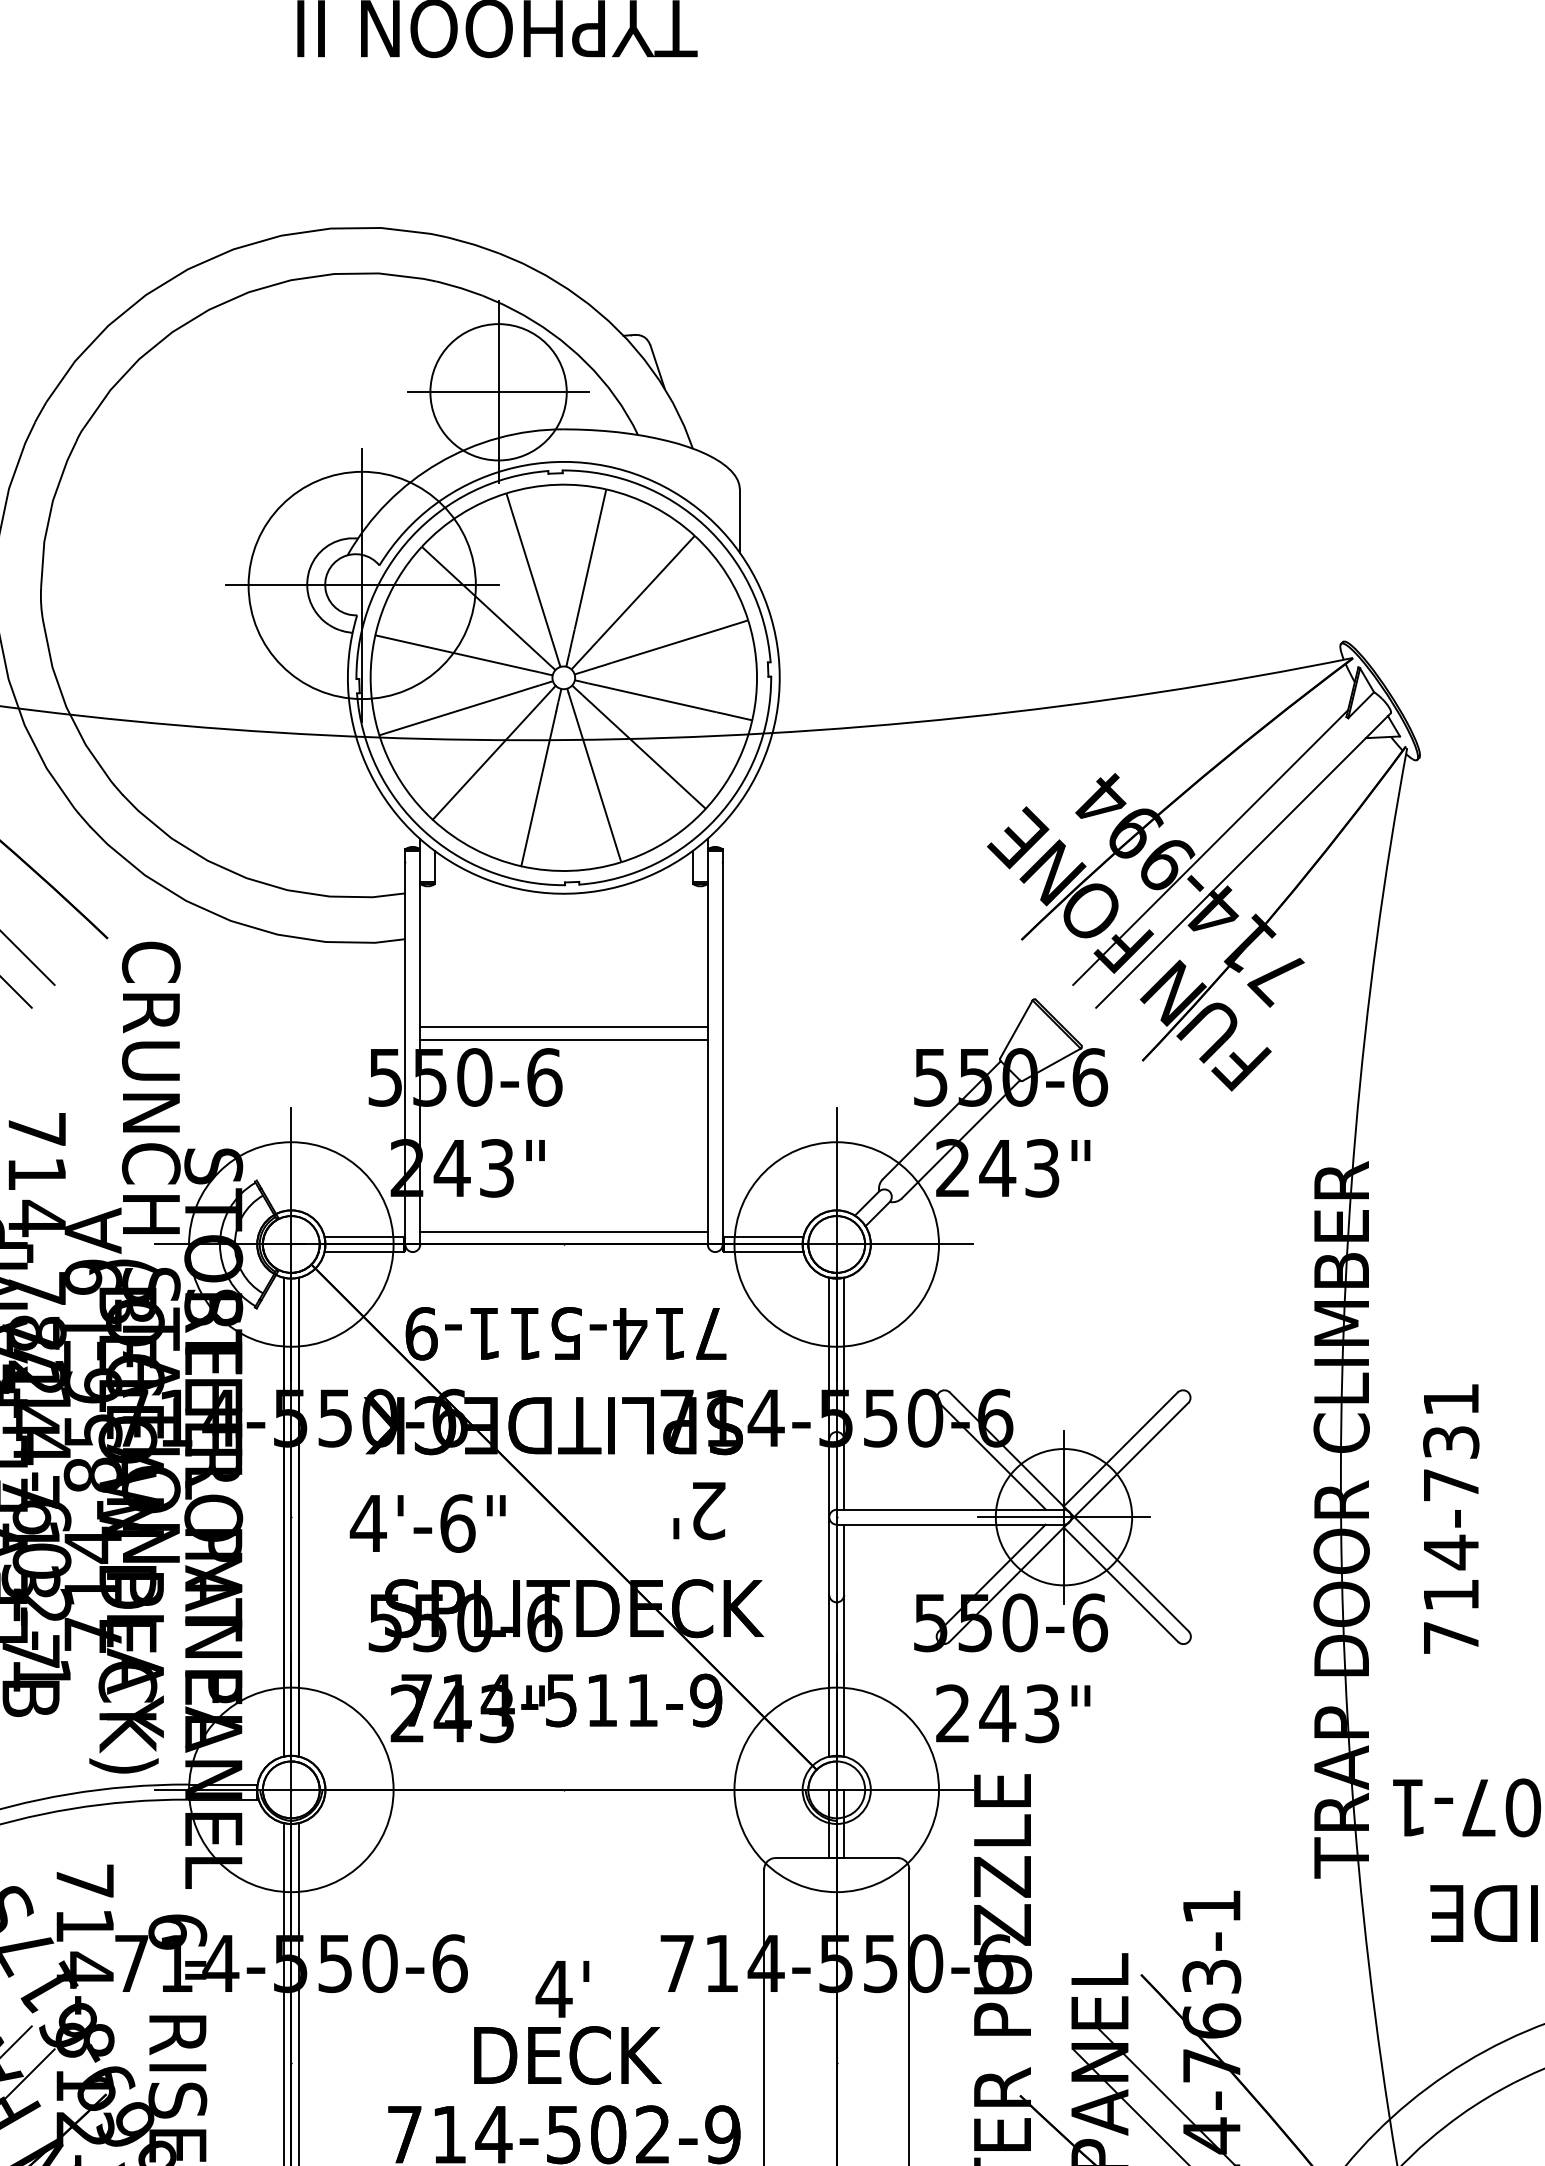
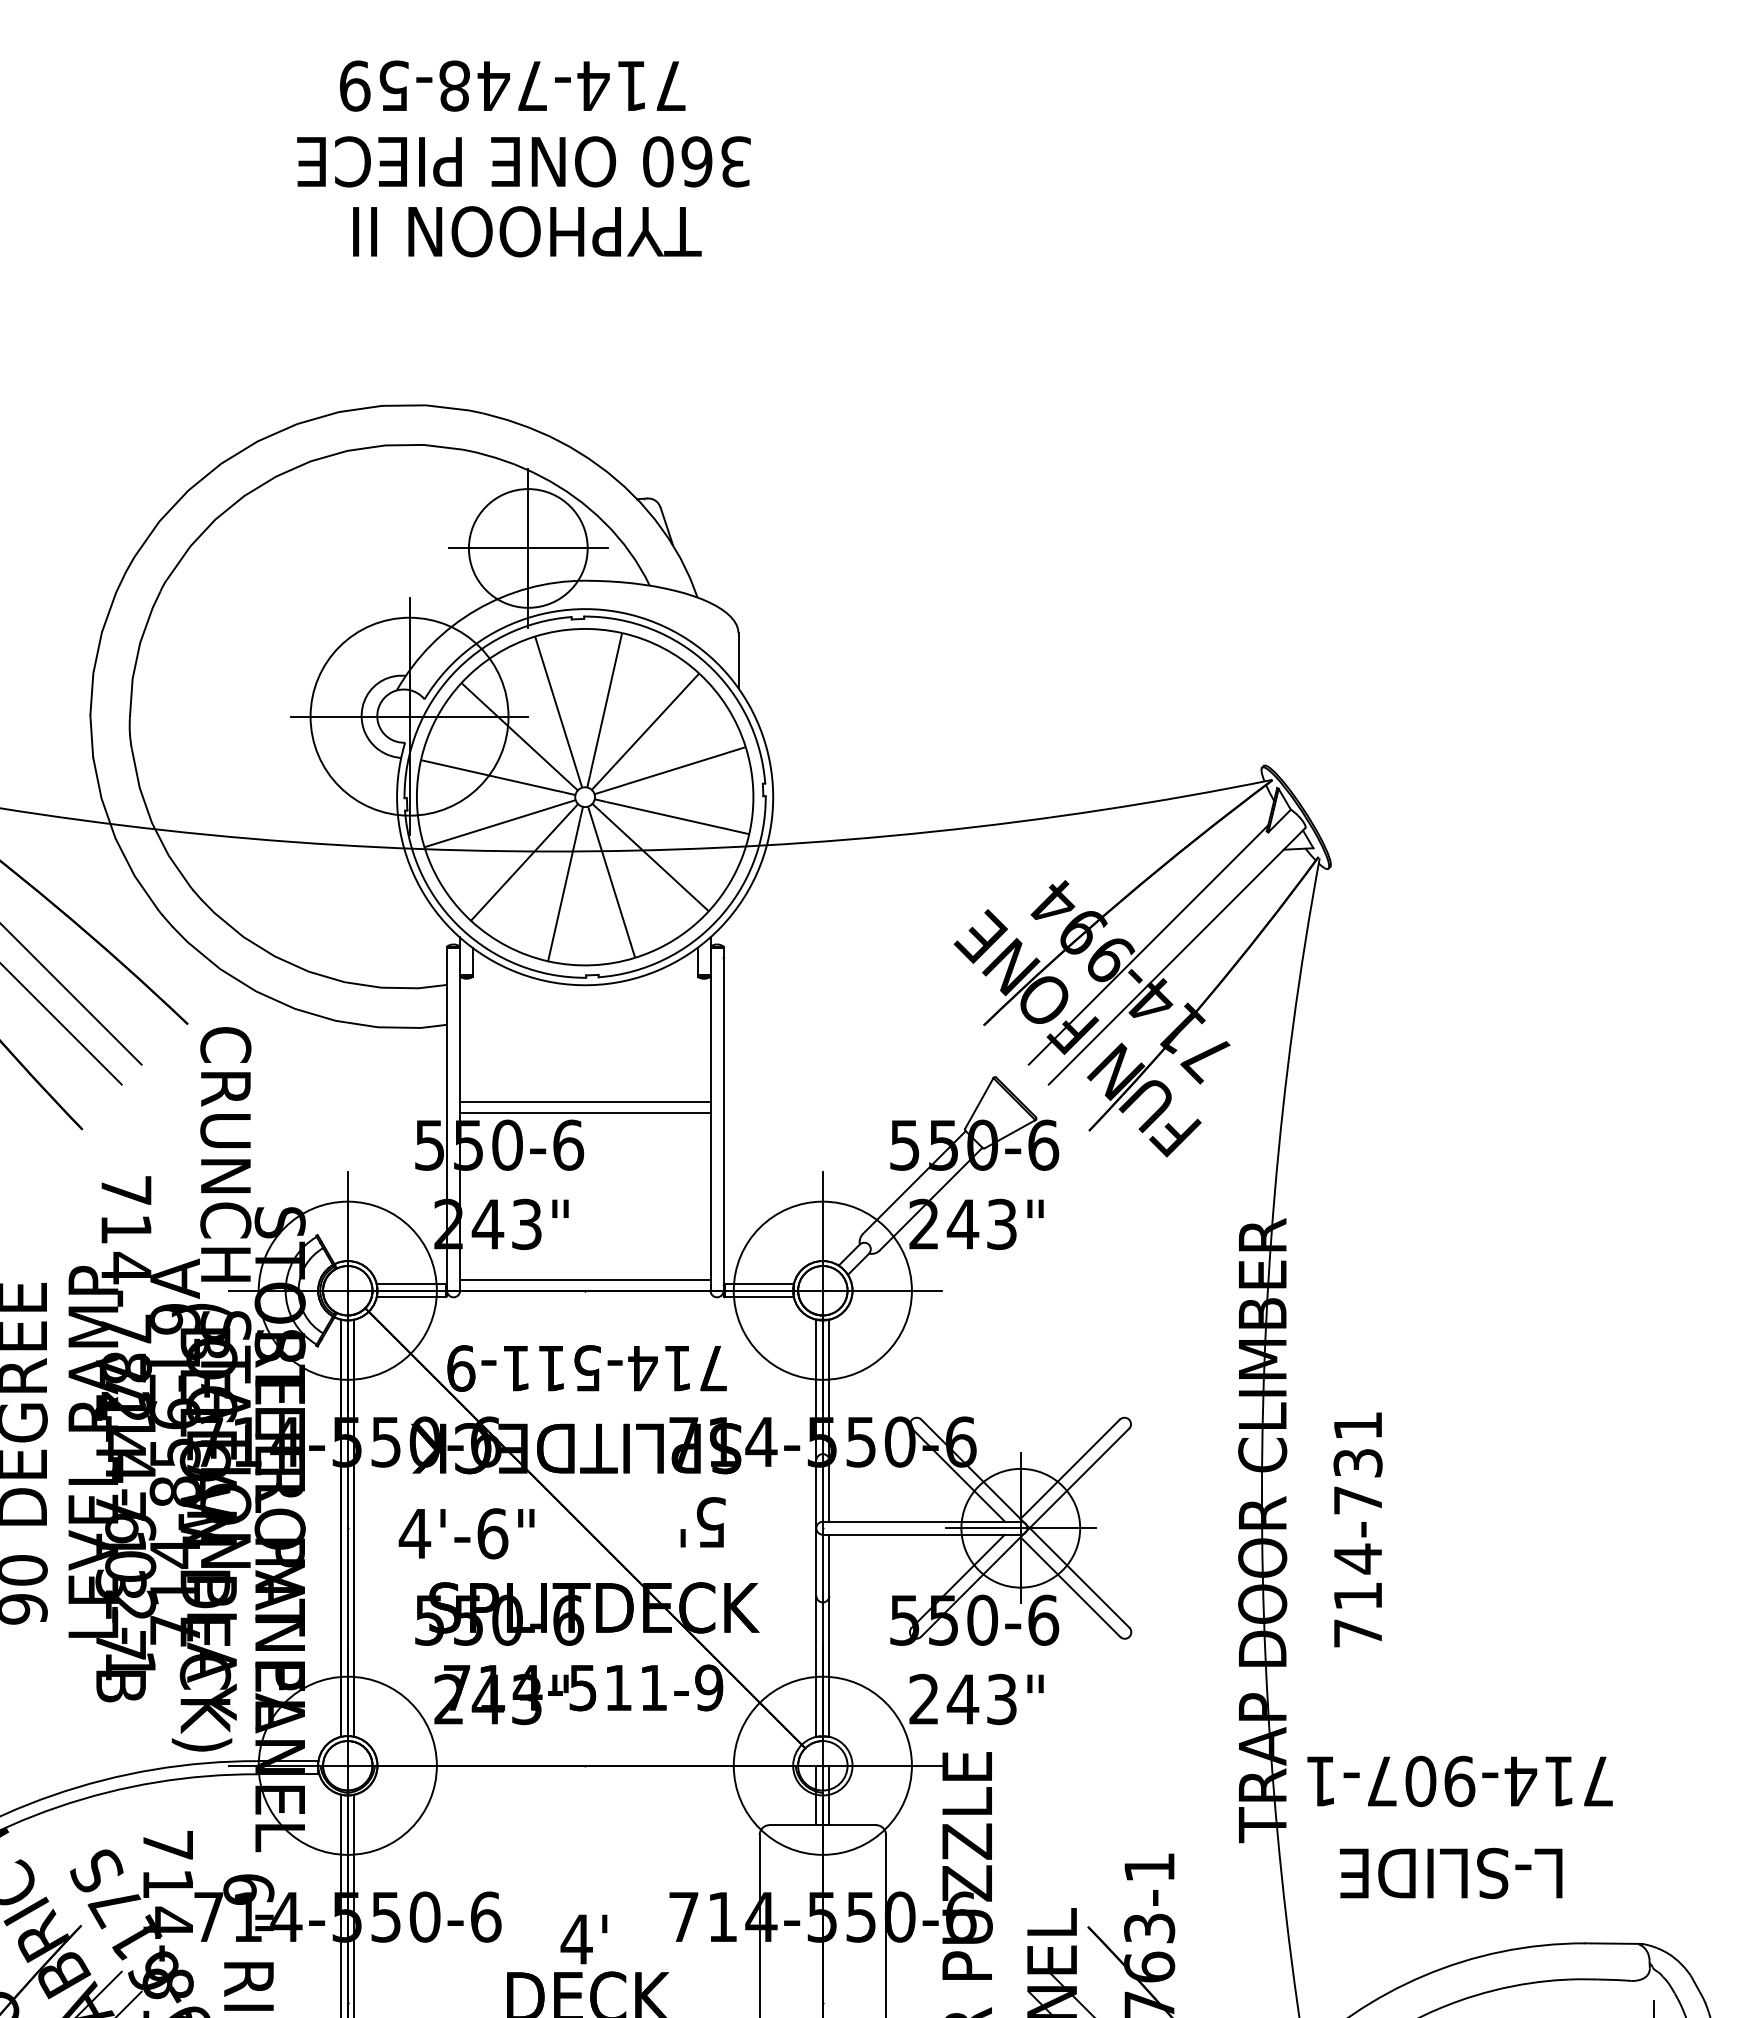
text: (707, 1510) -> (710, 1522), 2' -> 5'

